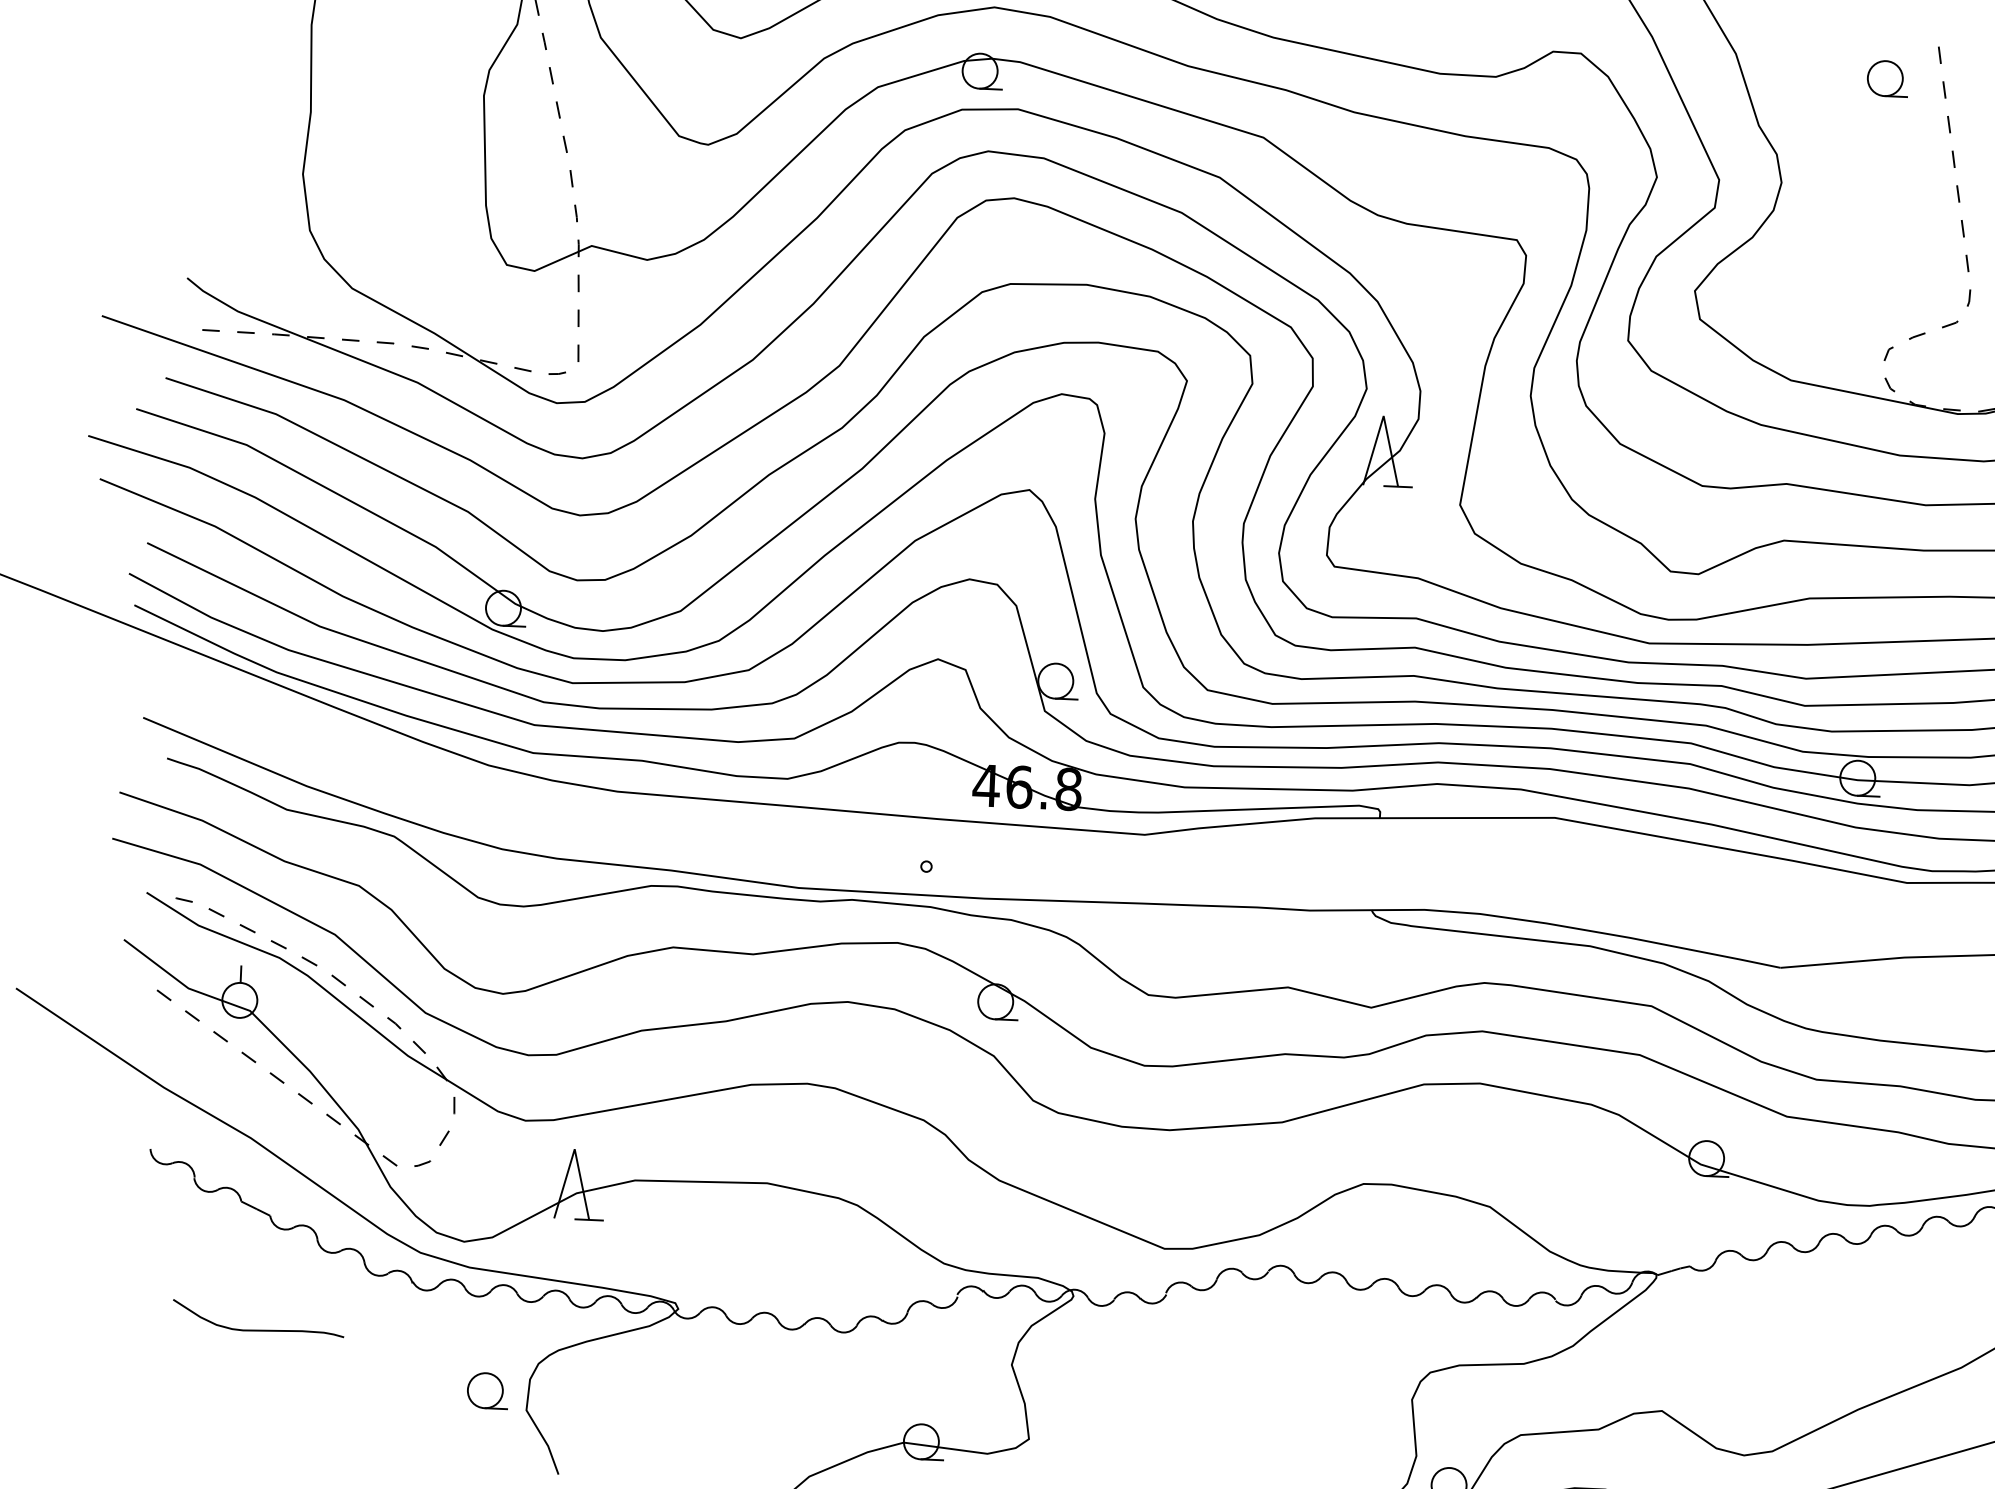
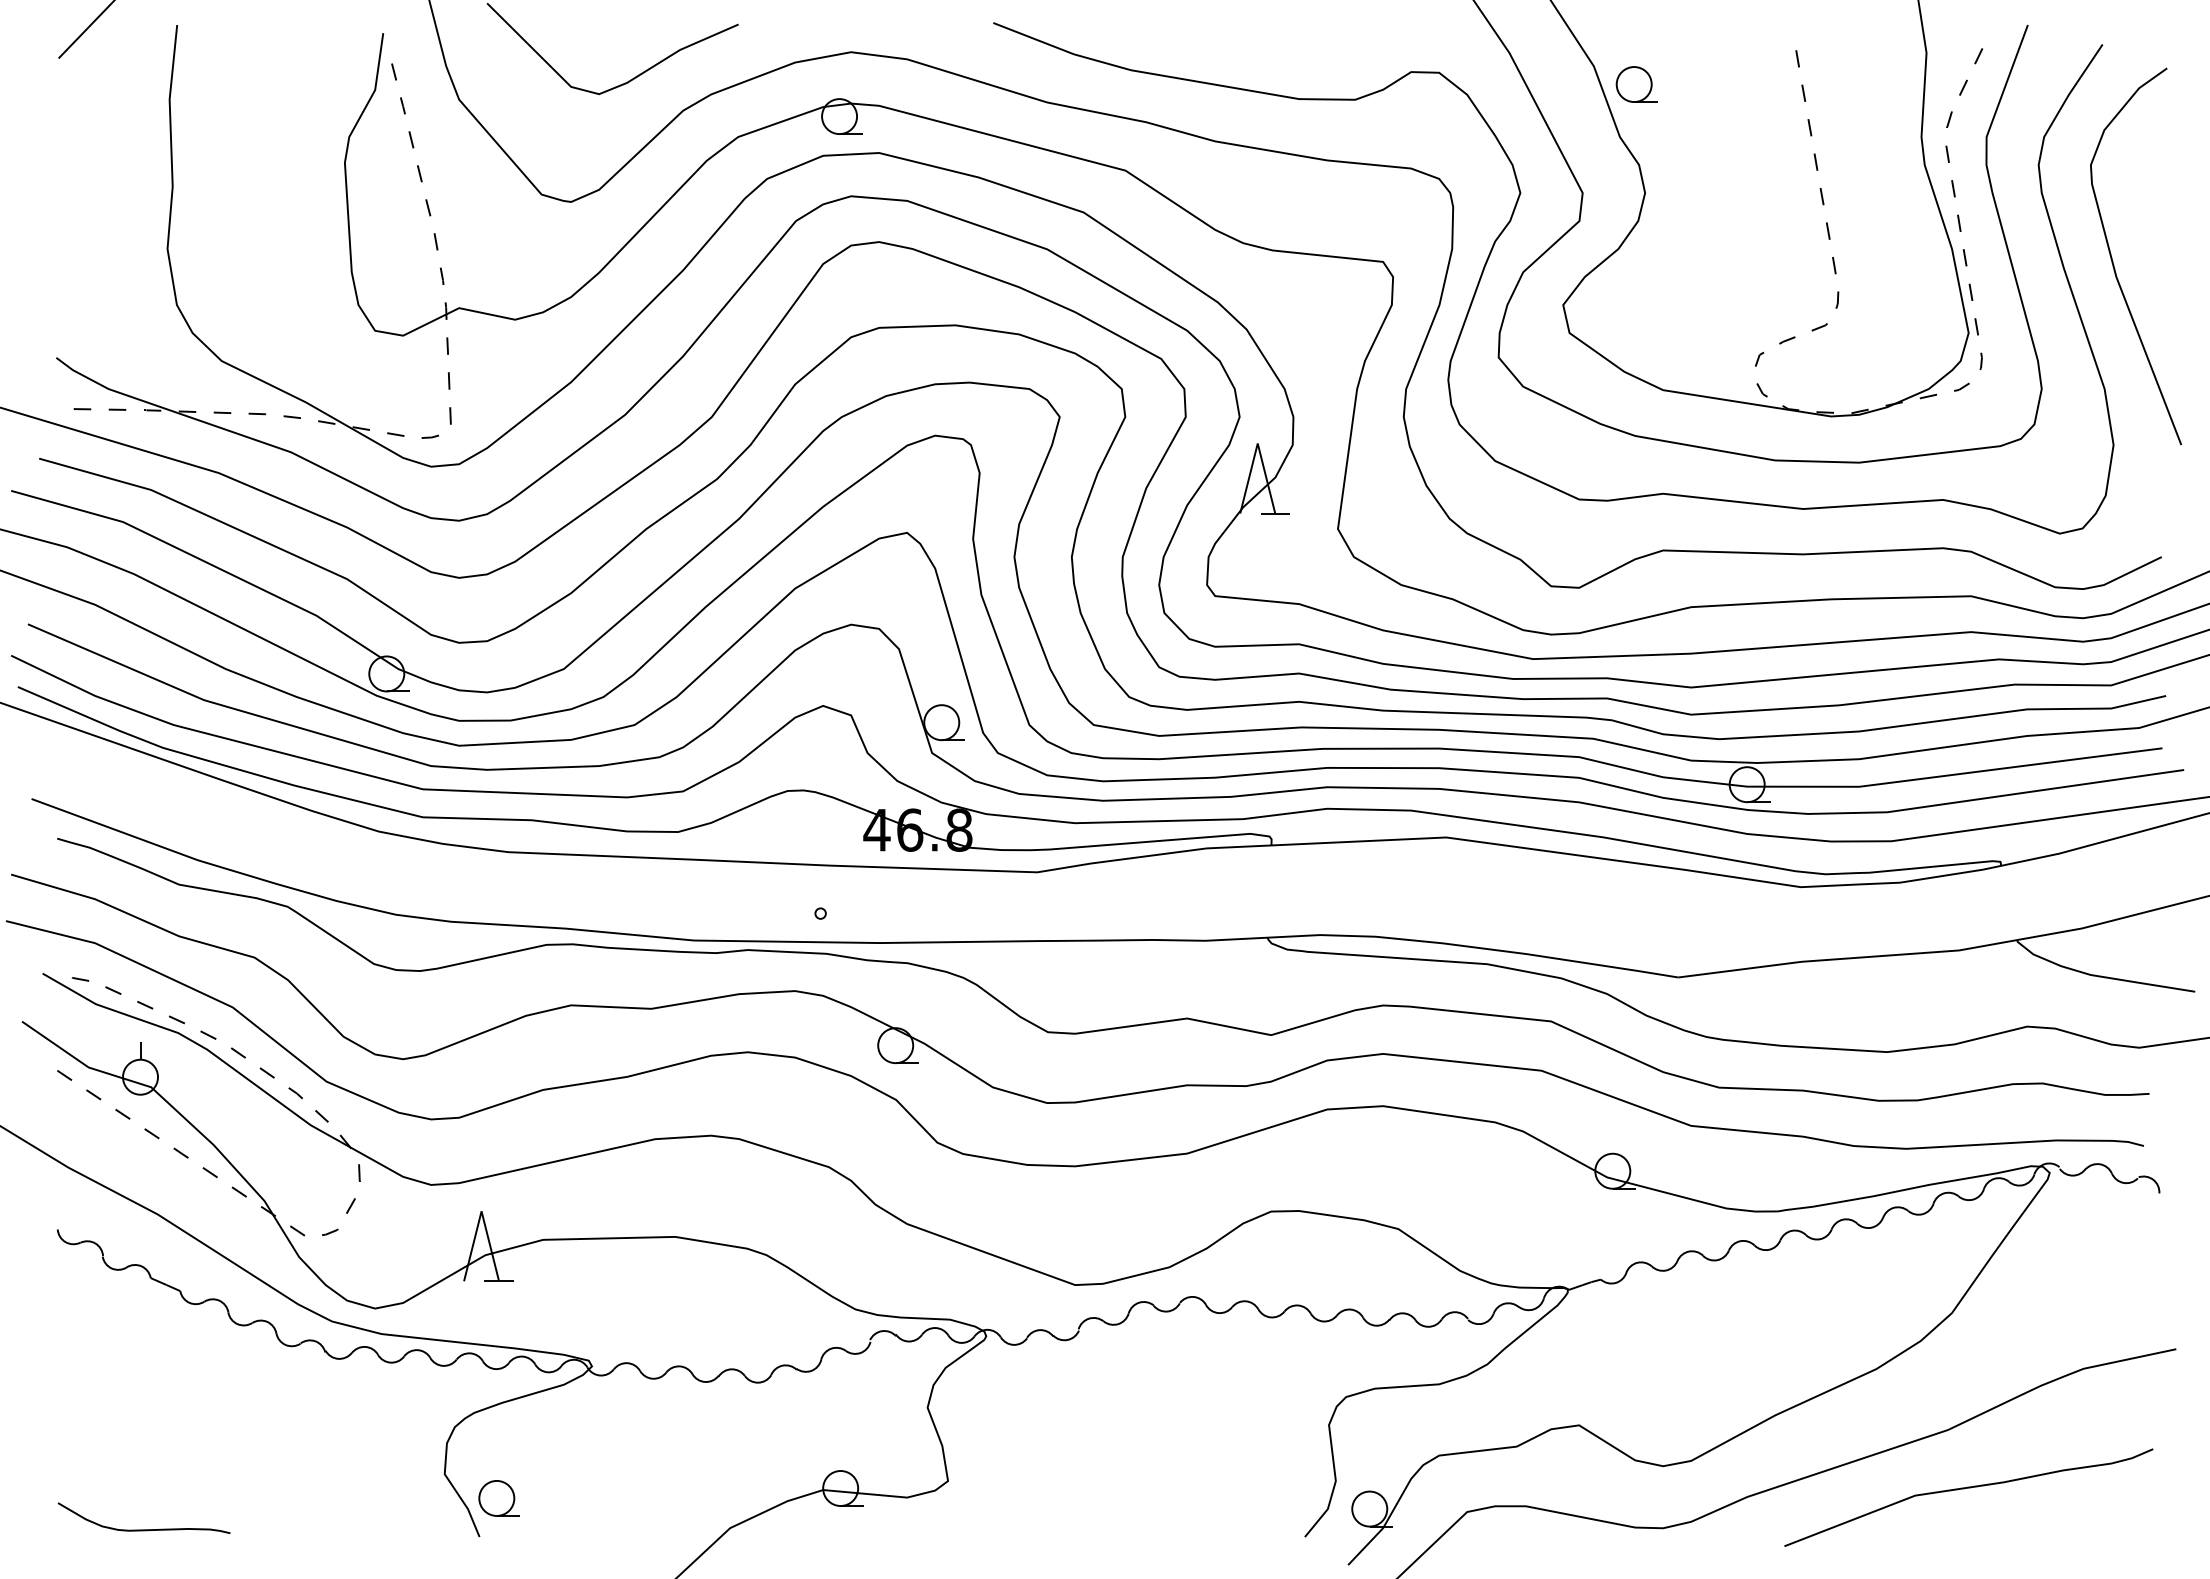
part: (1887, 78) -> (1636, 84), moved
curve: (257, 1329) -> (143, 1529), moved
part: (487, 1390) -> (498, 1498), moved

